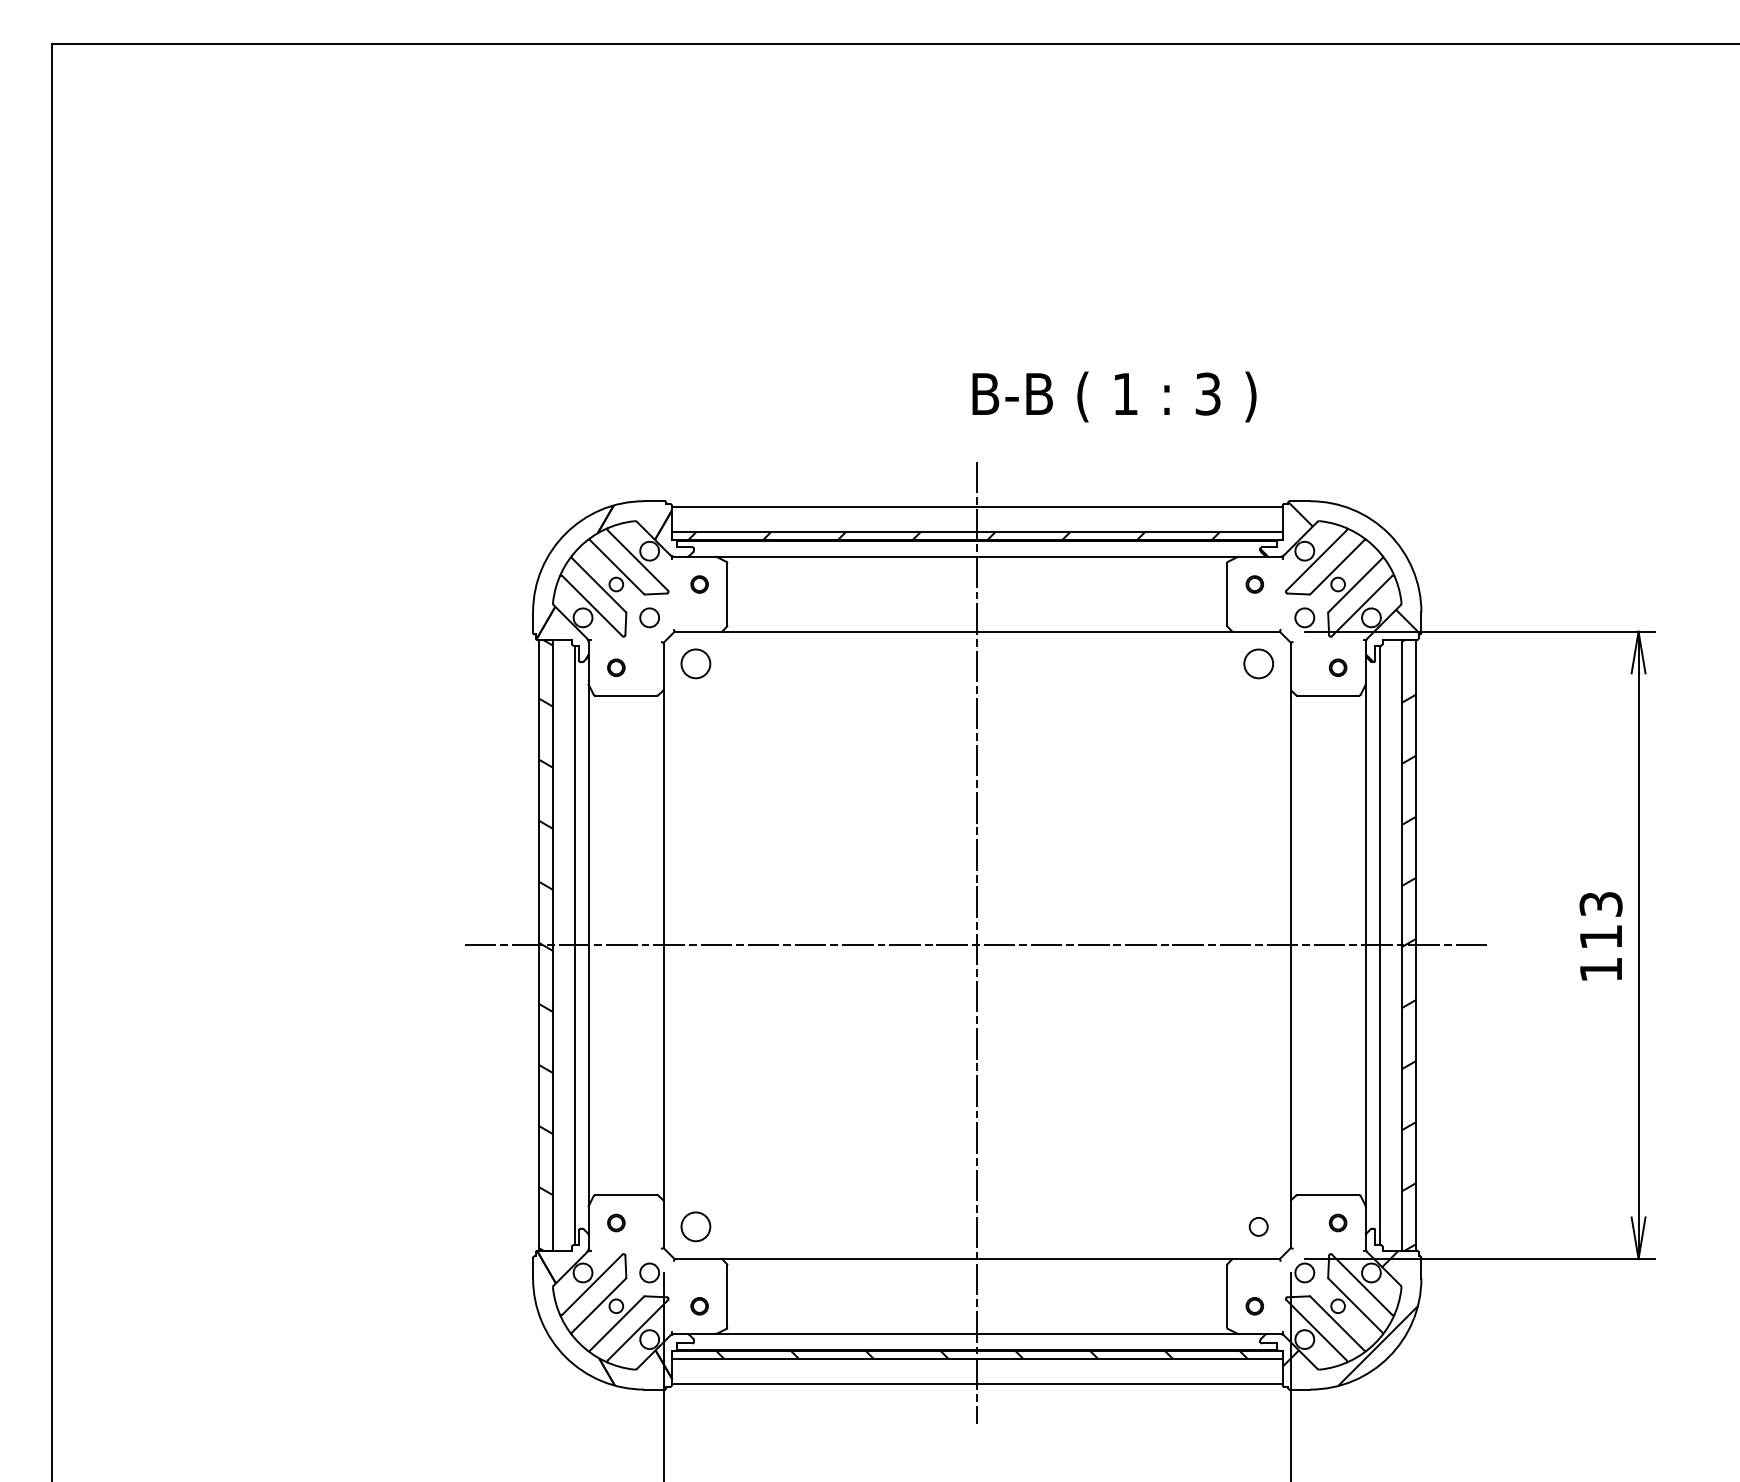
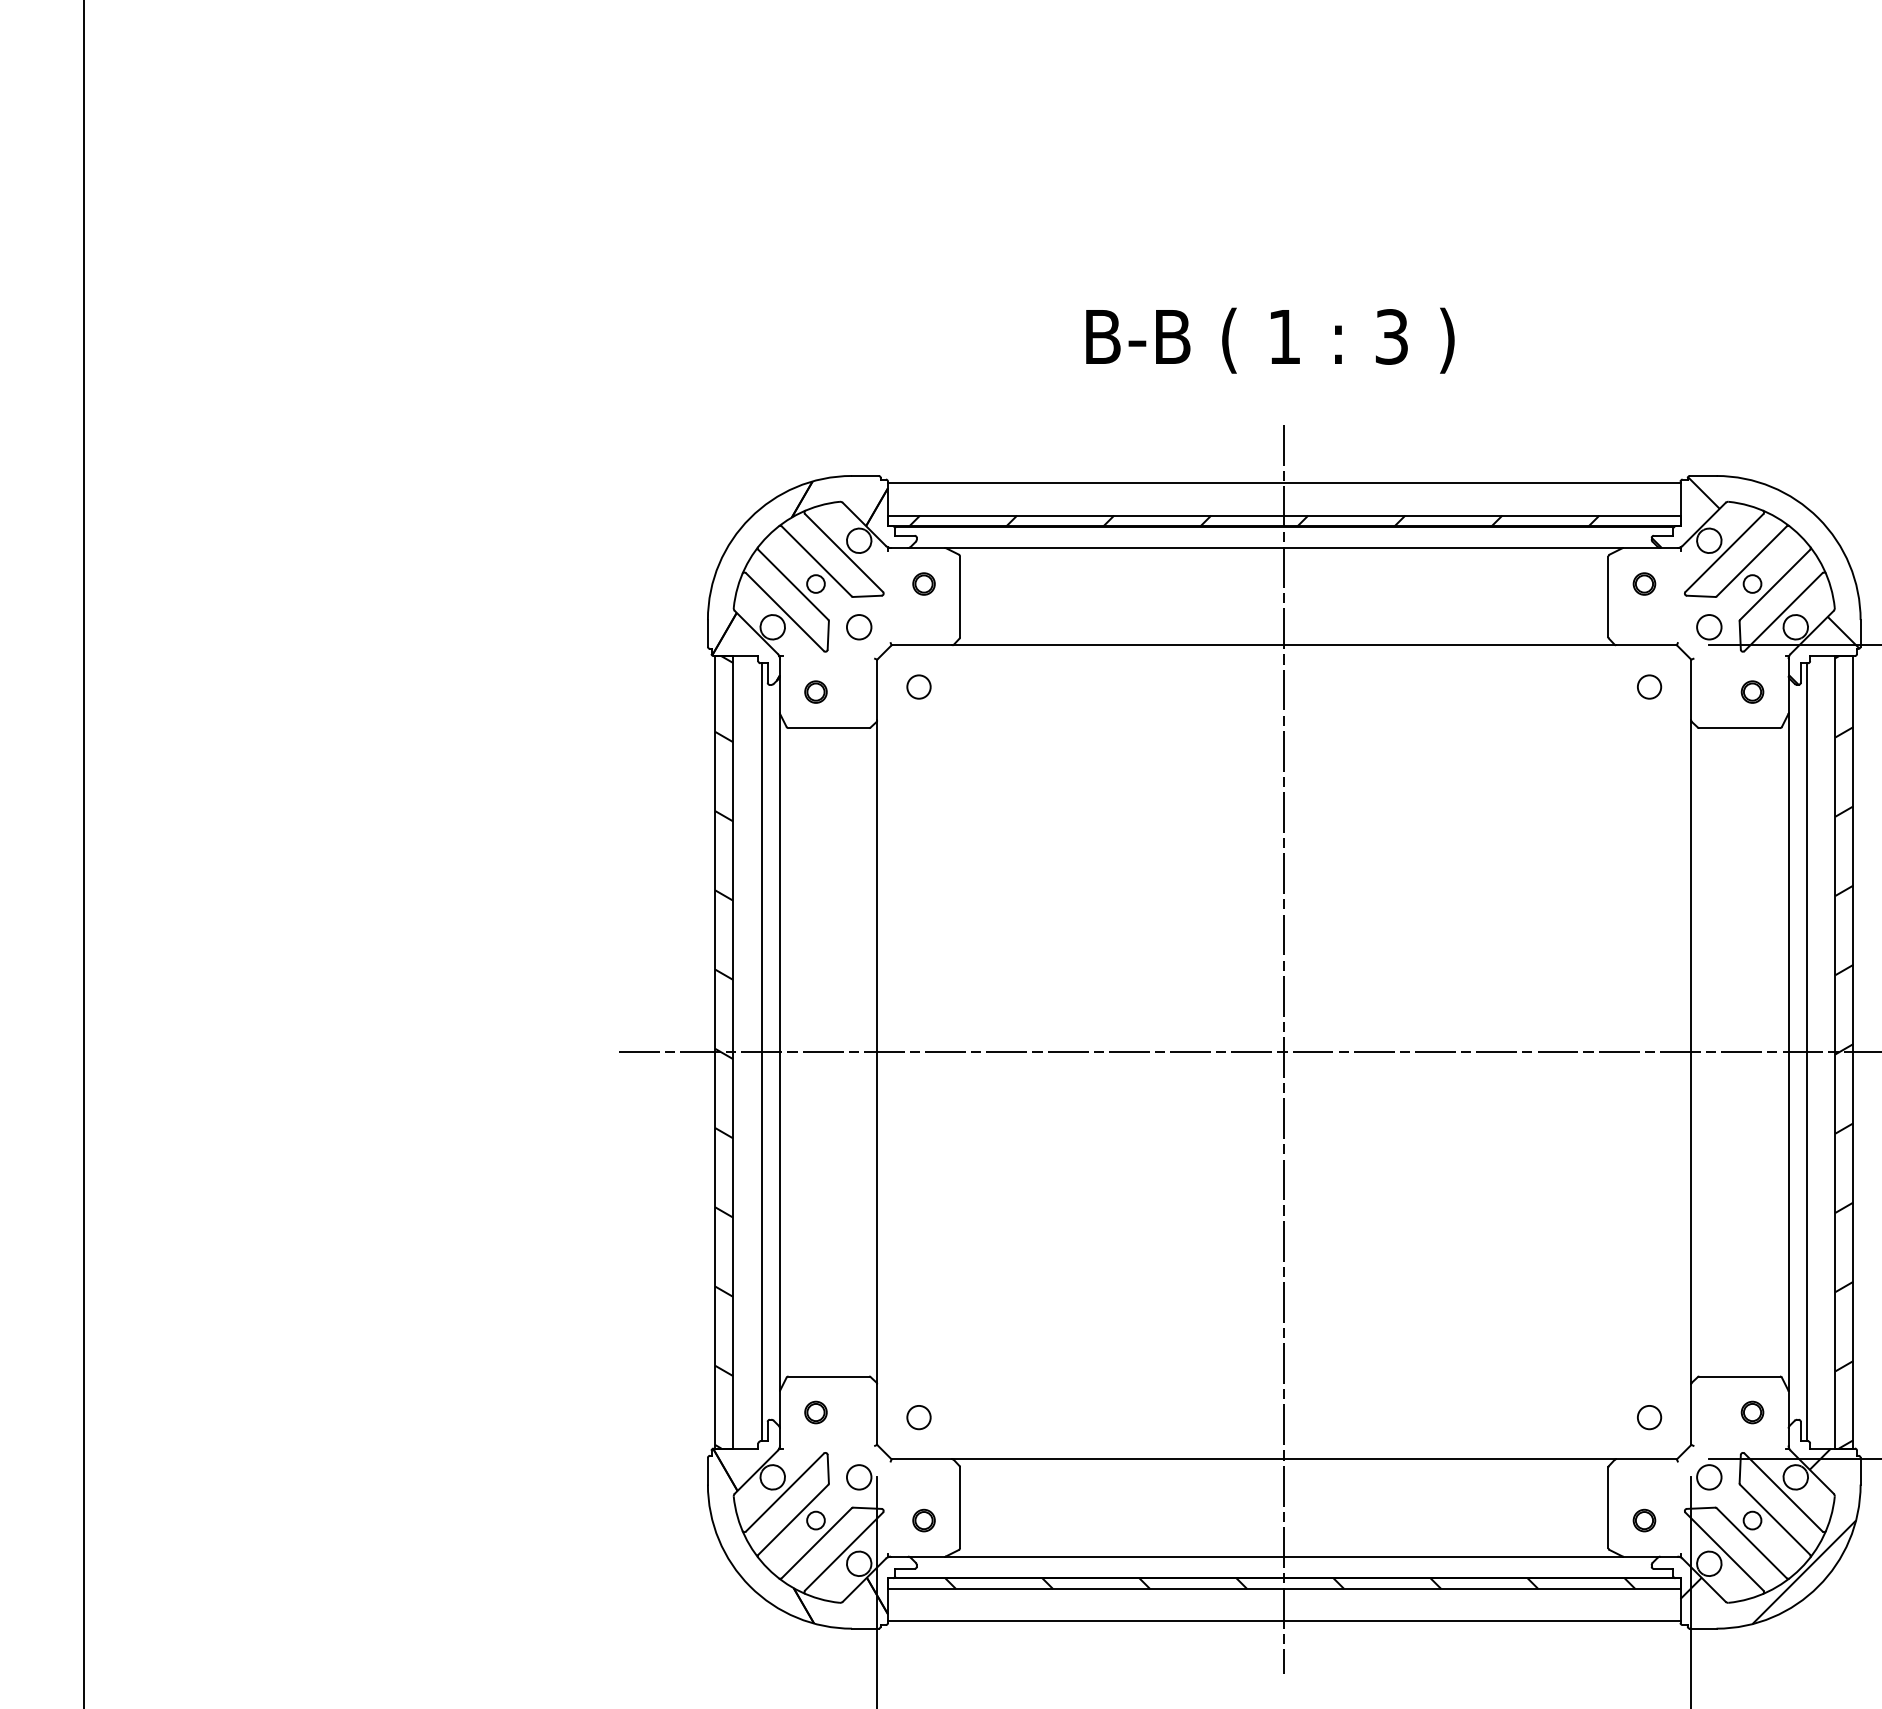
text: (1114, 396) -> (1270, 340), moved
circle: (695, 663) -> (918, 686), size x0.62
circle: (1258, 663) -> (1649, 686), size x0.62
circle: (695, 1226) -> (918, 1417), size x0.62

